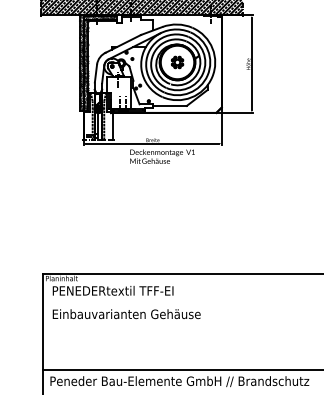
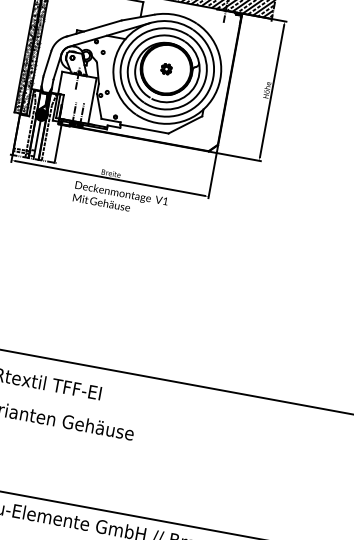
part: (177, 62) -> (166, 69), size x0.6

